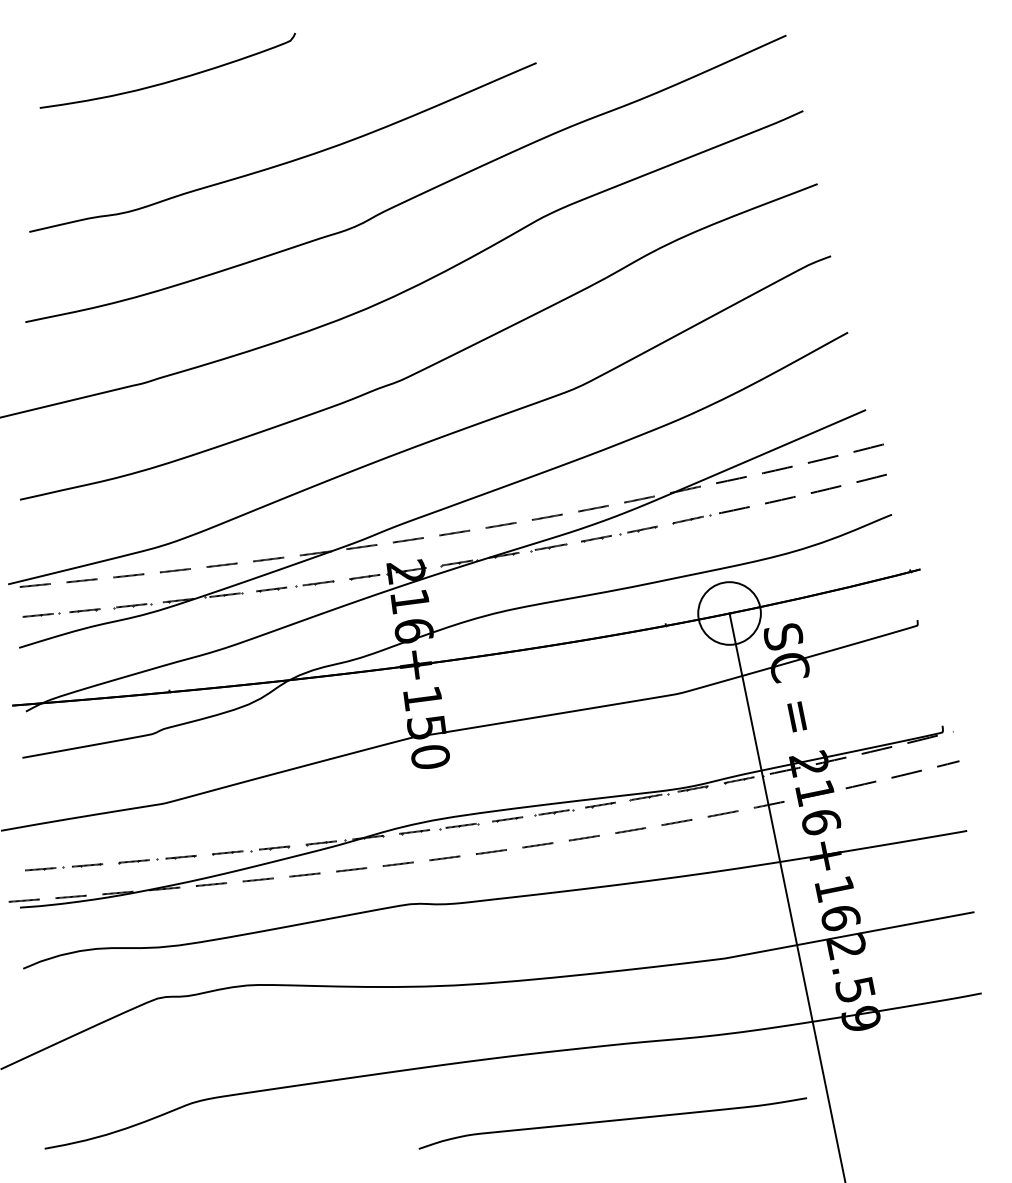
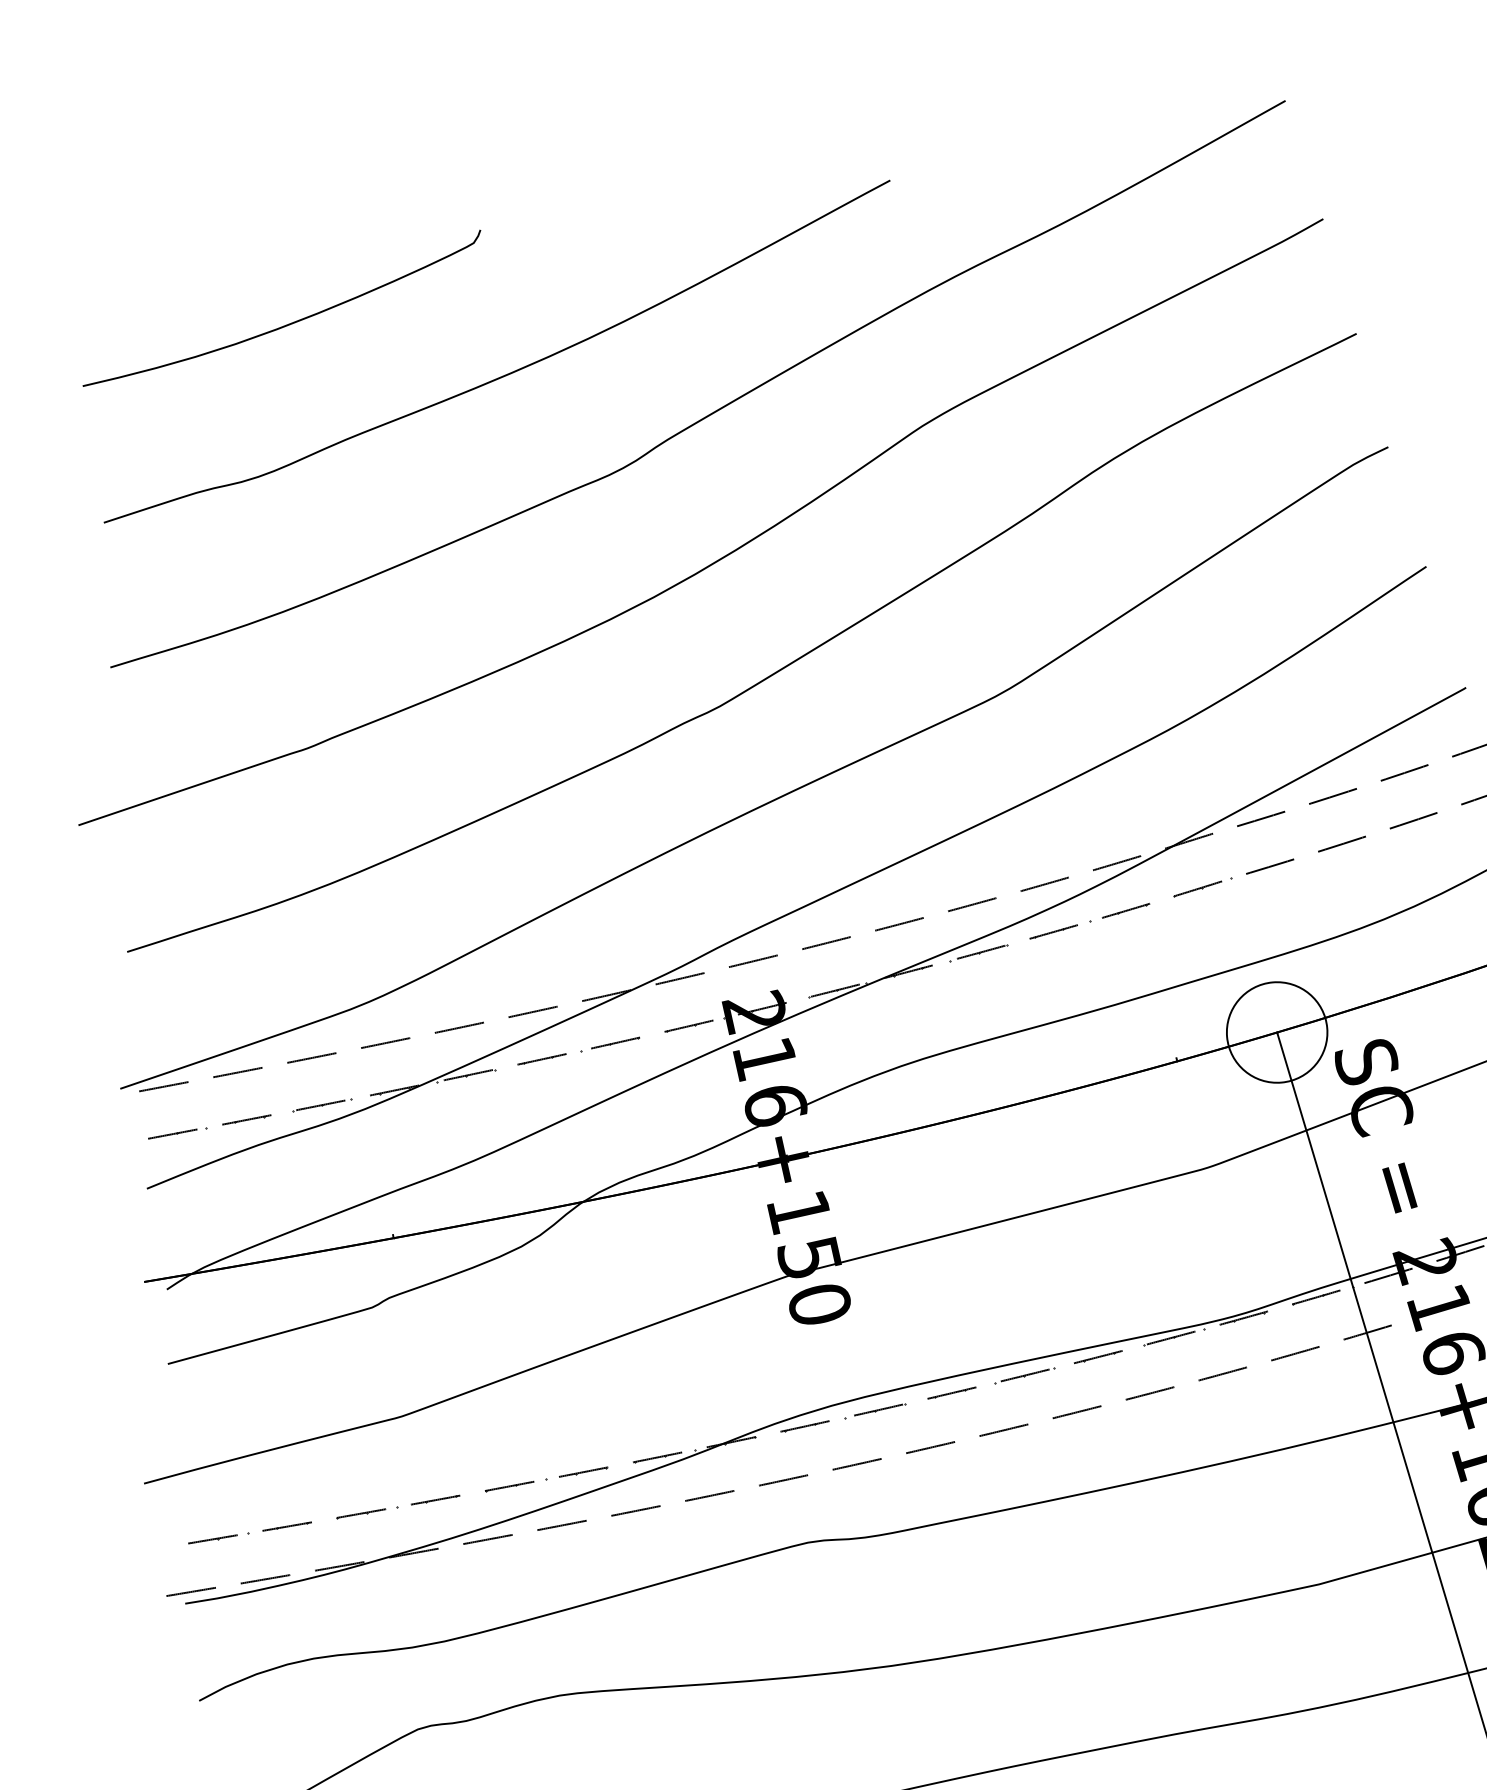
curve: (169, 80) -> (286, 323), moved

